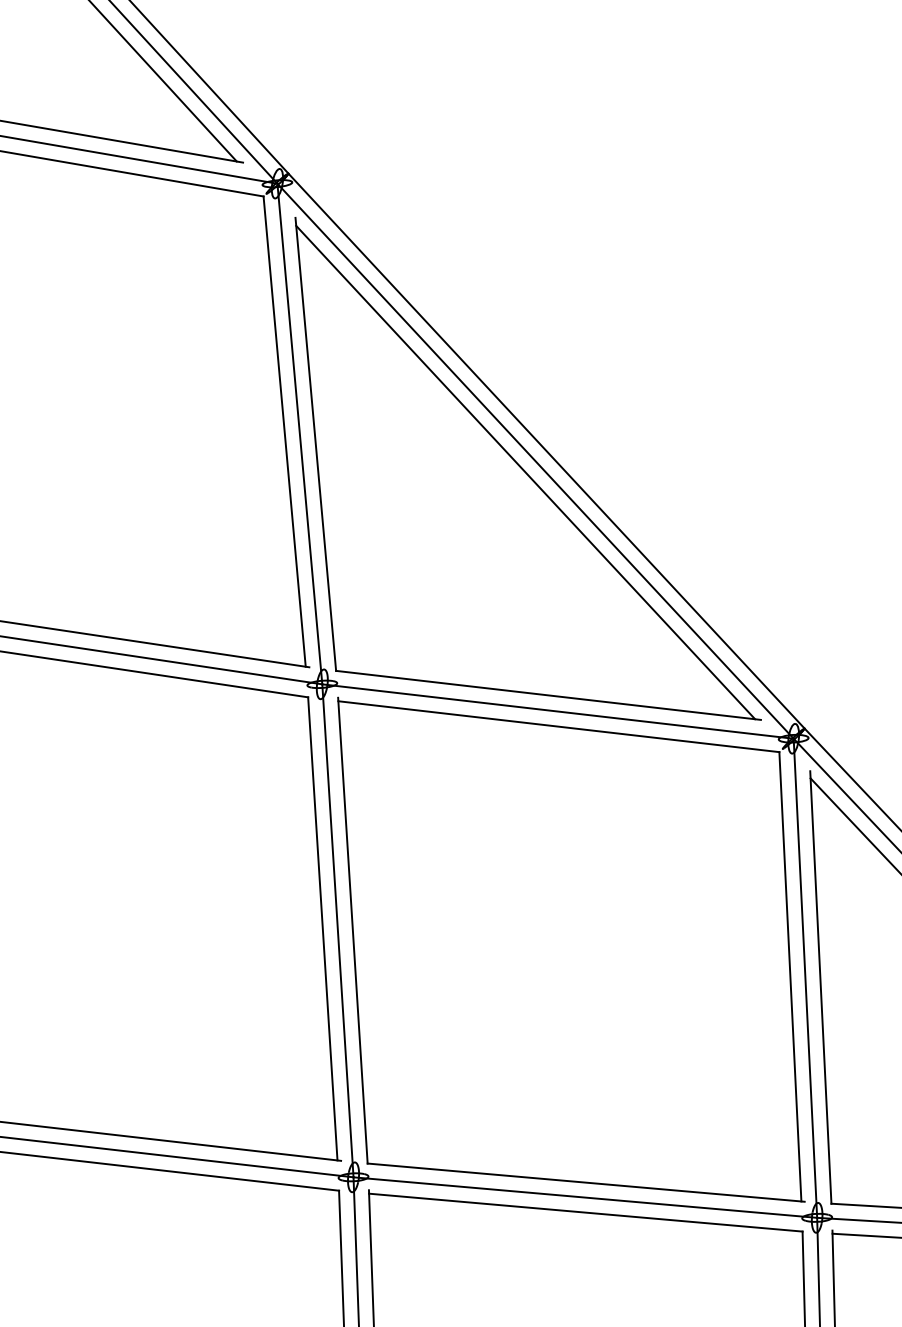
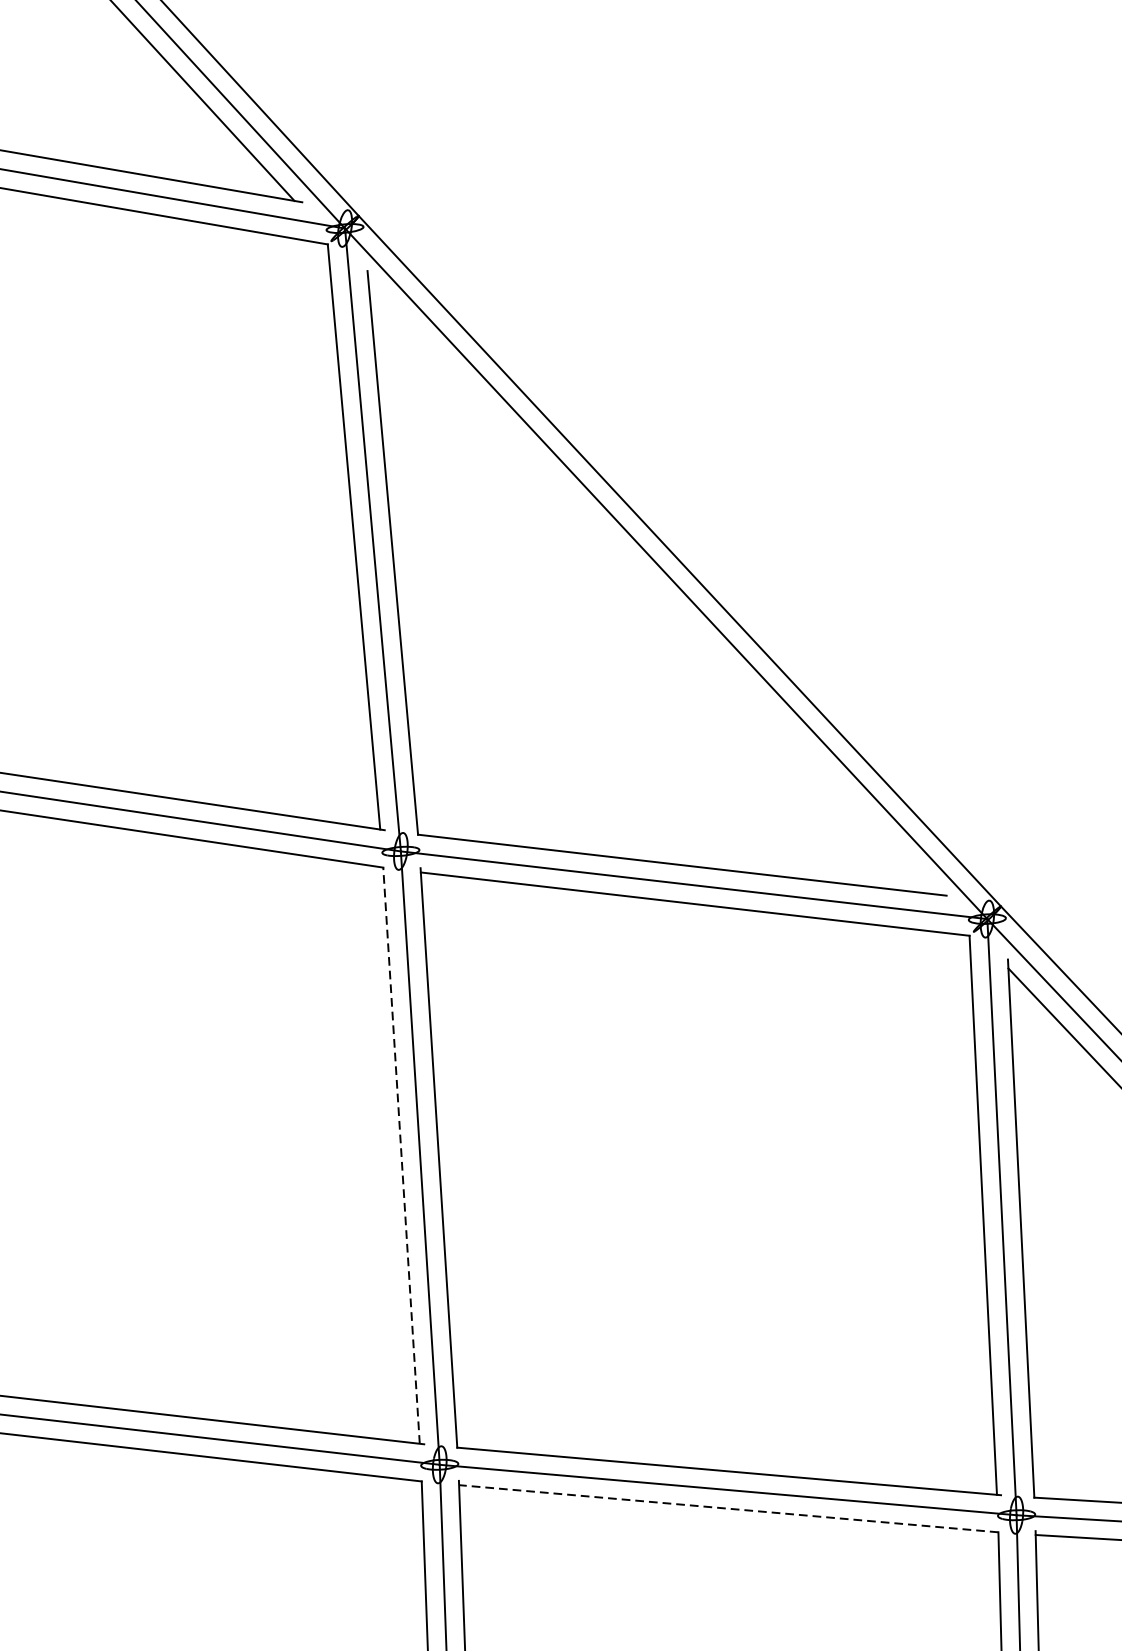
line: (525, 472) -> (653, 587), removed
line: (322, 928) -> (401, 1155), solid -> dashed
line: (585, 1212) -> (728, 1508), solid -> dashed

